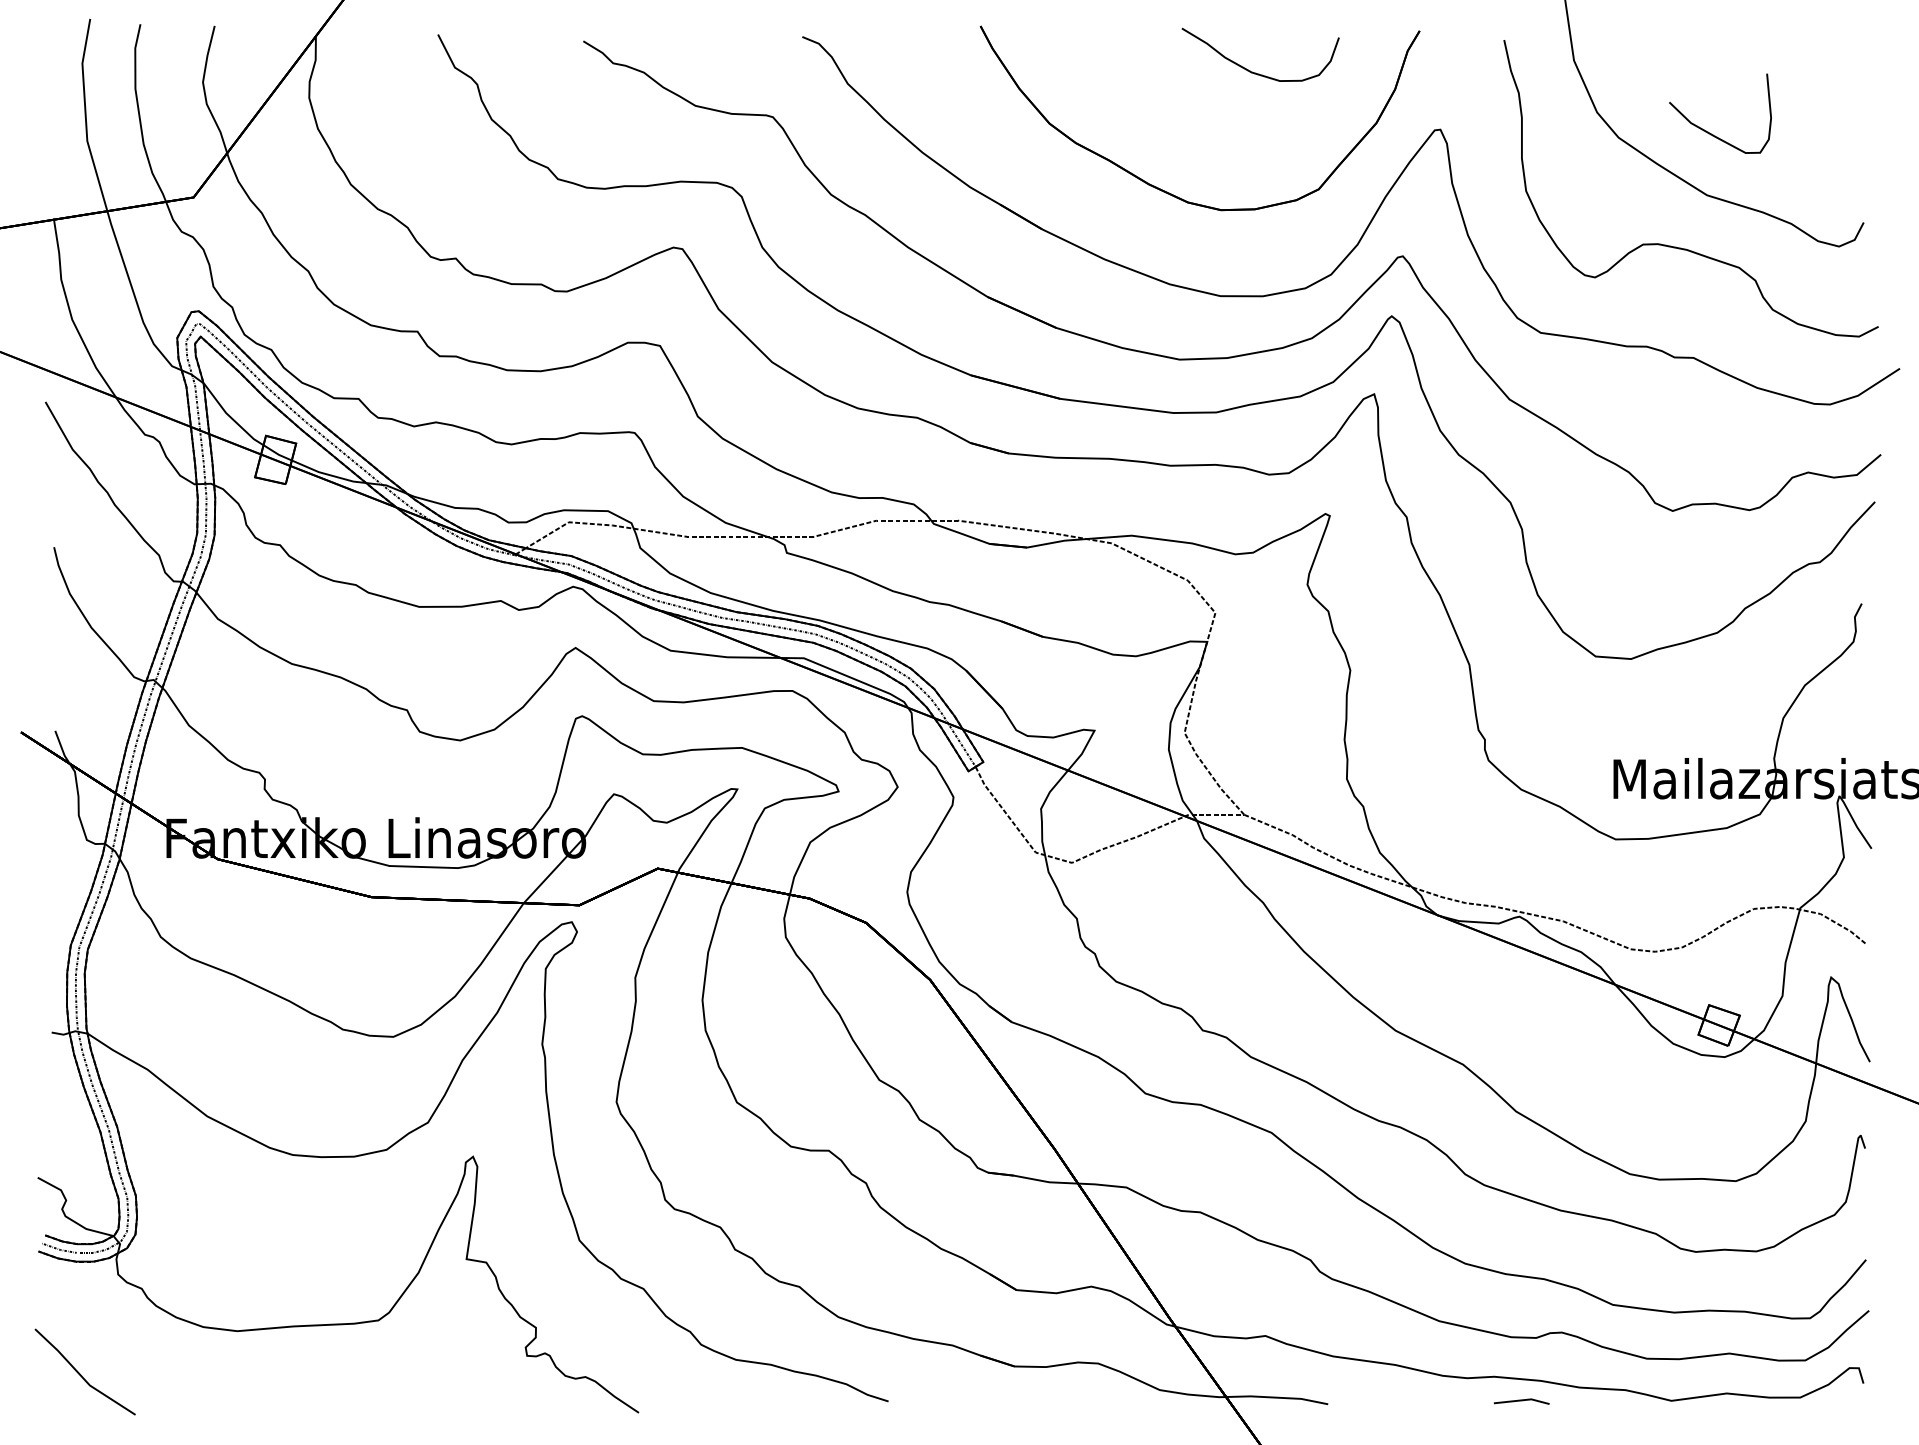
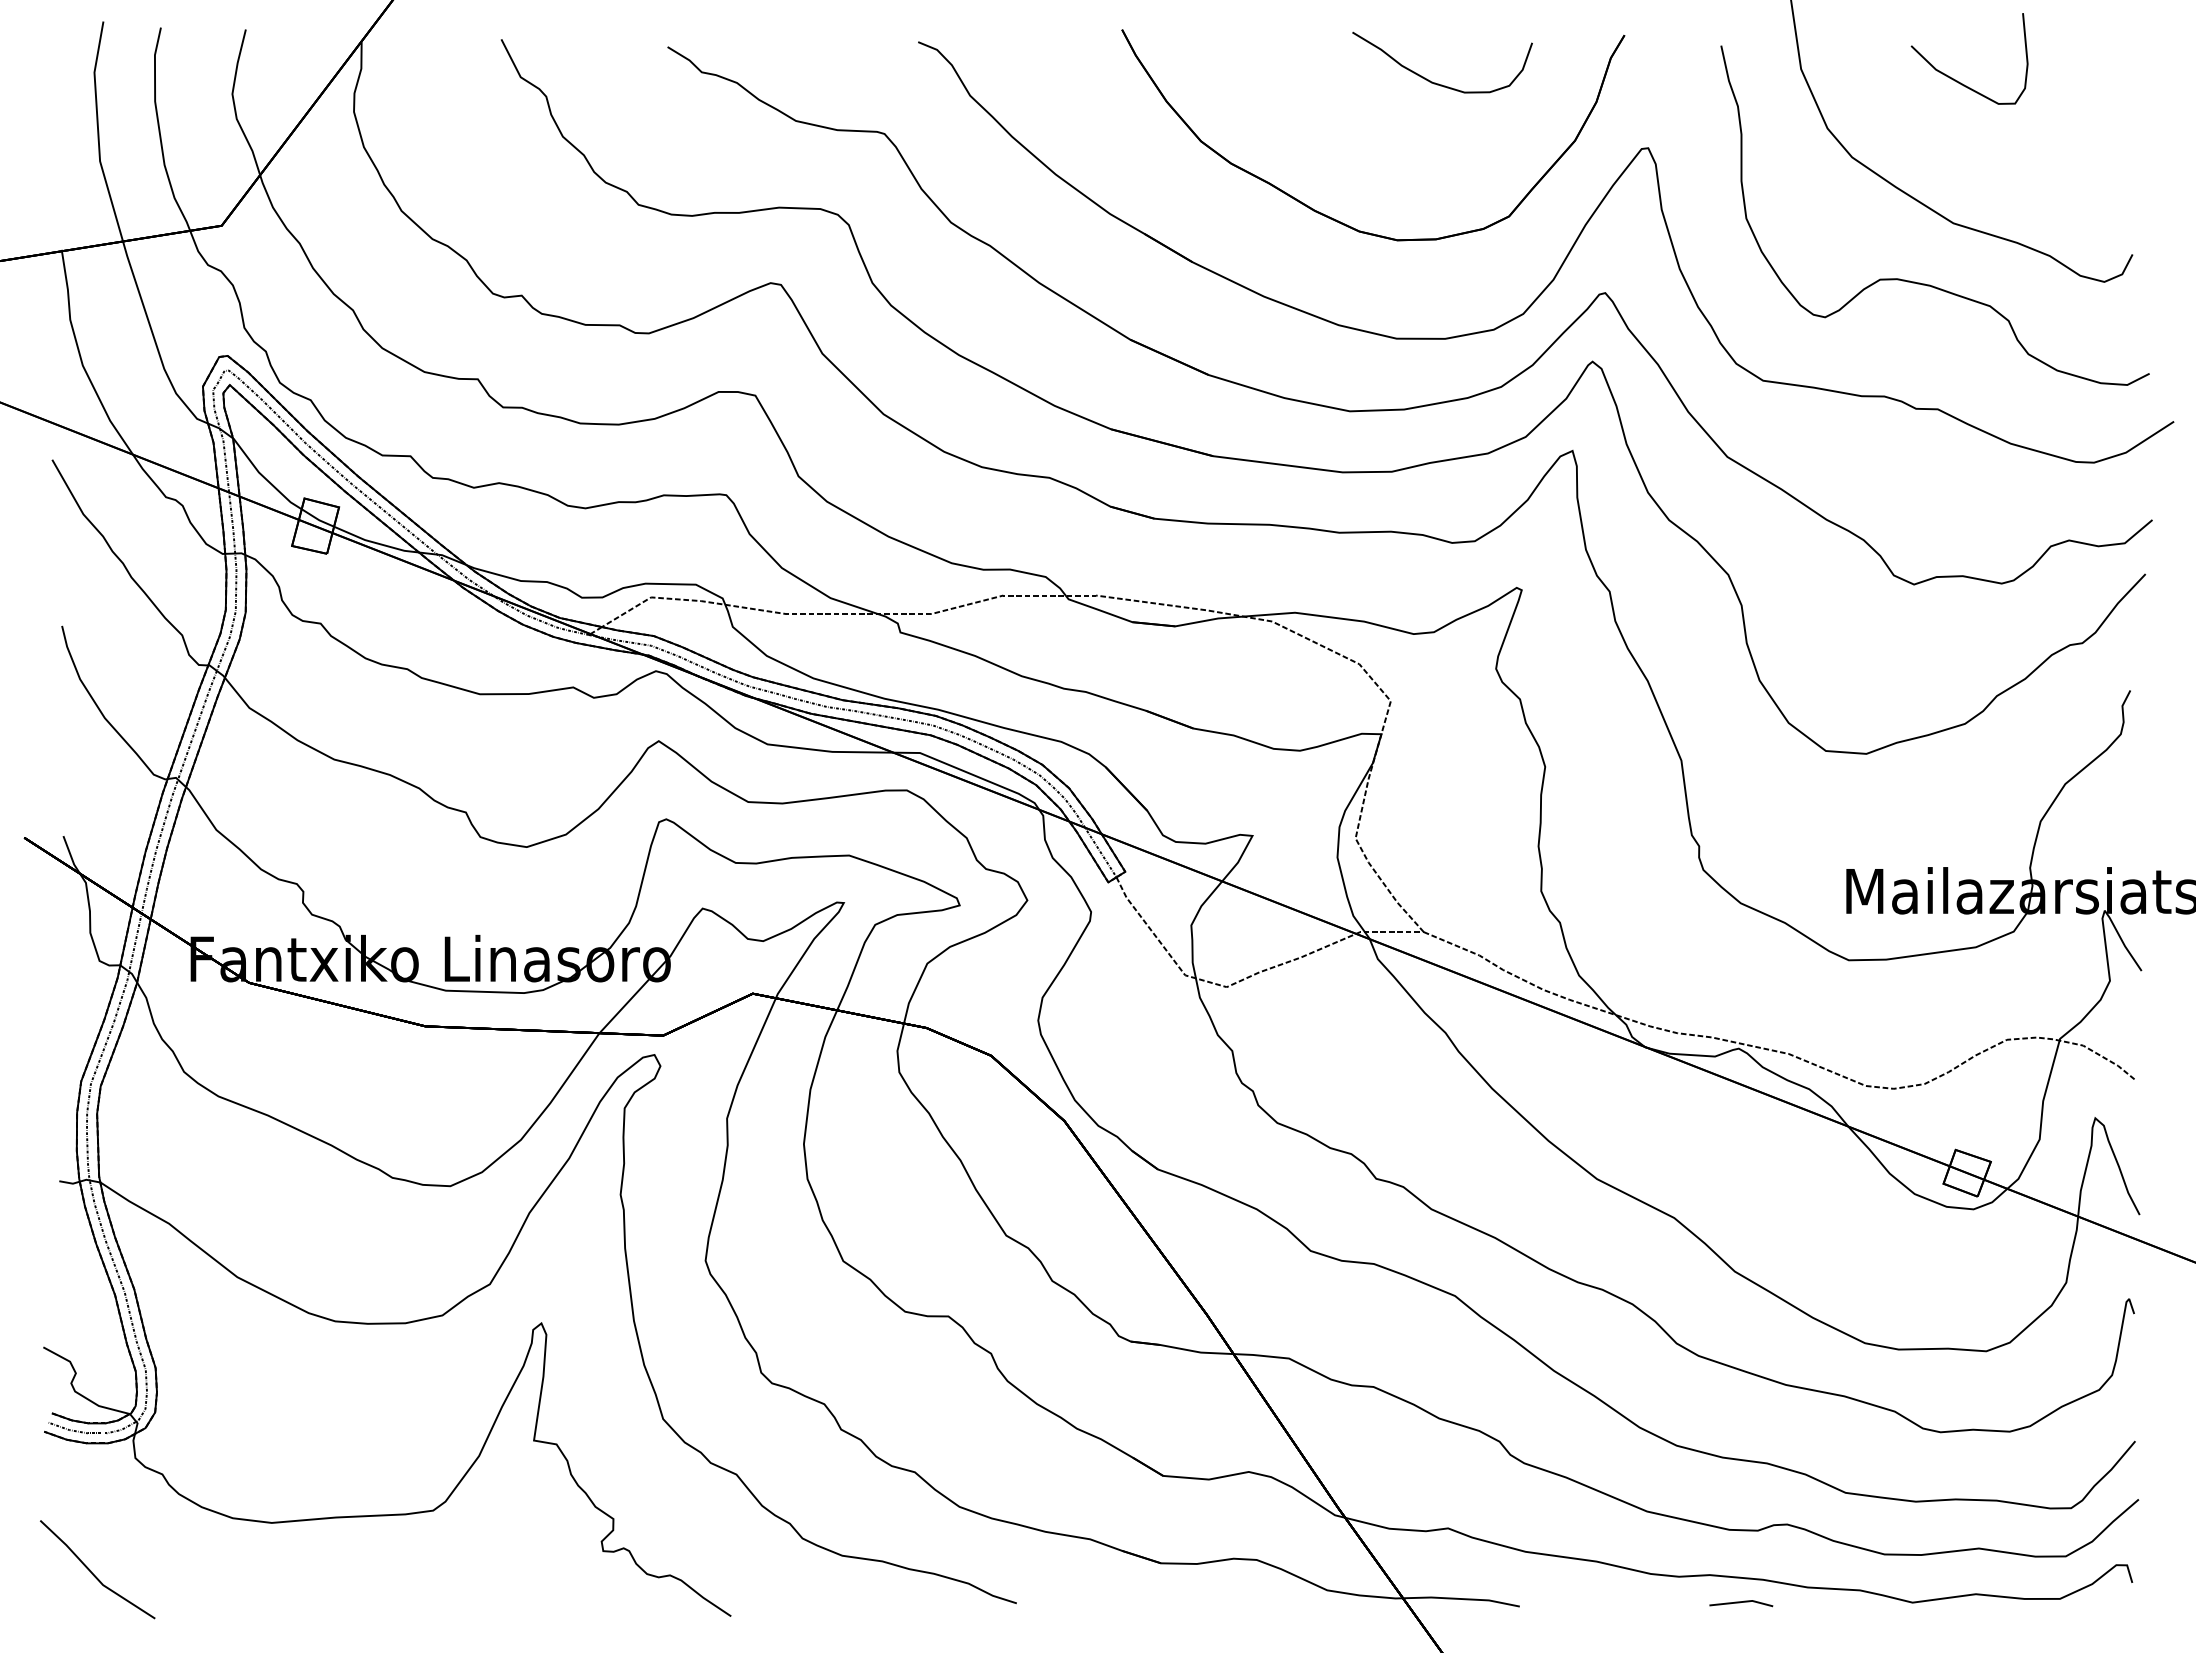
part: (1709, 132) -> (1957, 80), moved

